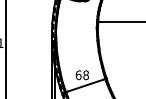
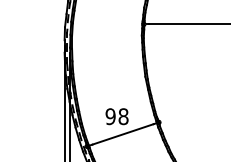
text: (78, 75) -> (110, 117), 68 -> 98

